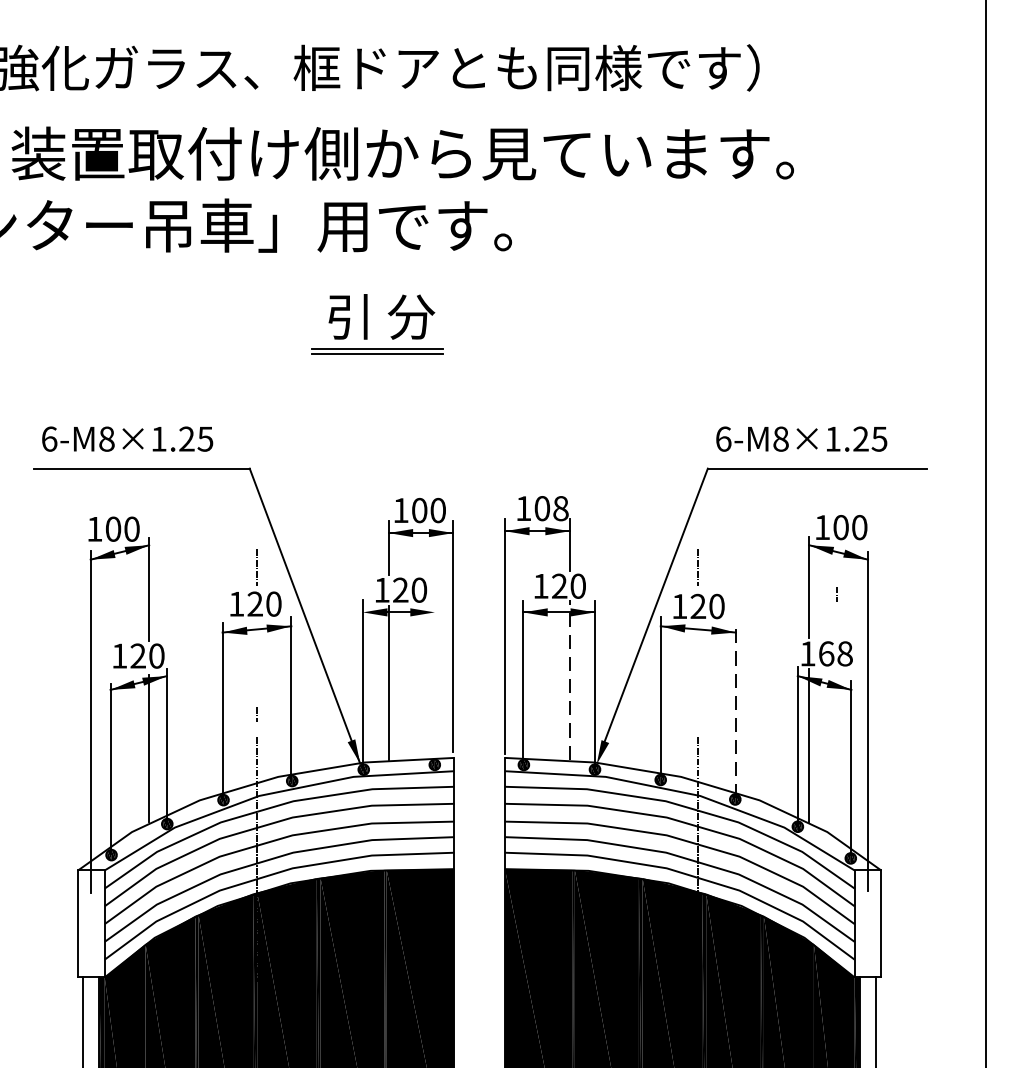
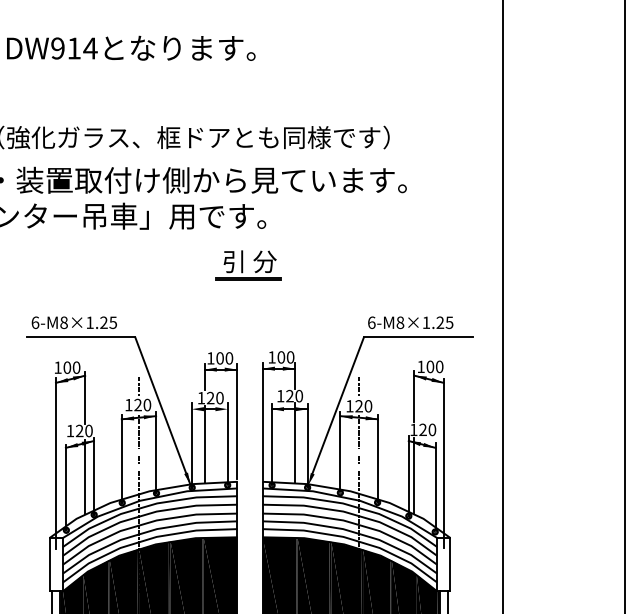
part: (378, 324) -> (248, 265), moved
text: (560, 508) -> (290, 357), 108 -> 100
line: (835, 592) -> (358, 459), moved
text: (835, 653) -> (427, 429), 168 -> 120
line: (258, 659) -> (139, 432), added
line: (699, 659) -> (359, 432), added
line: (570, 679) -> (295, 442), dashed -> solid
line: (434, 681) -> (227, 443), added
line: (735, 711) -> (377, 458), dashed -> solid

